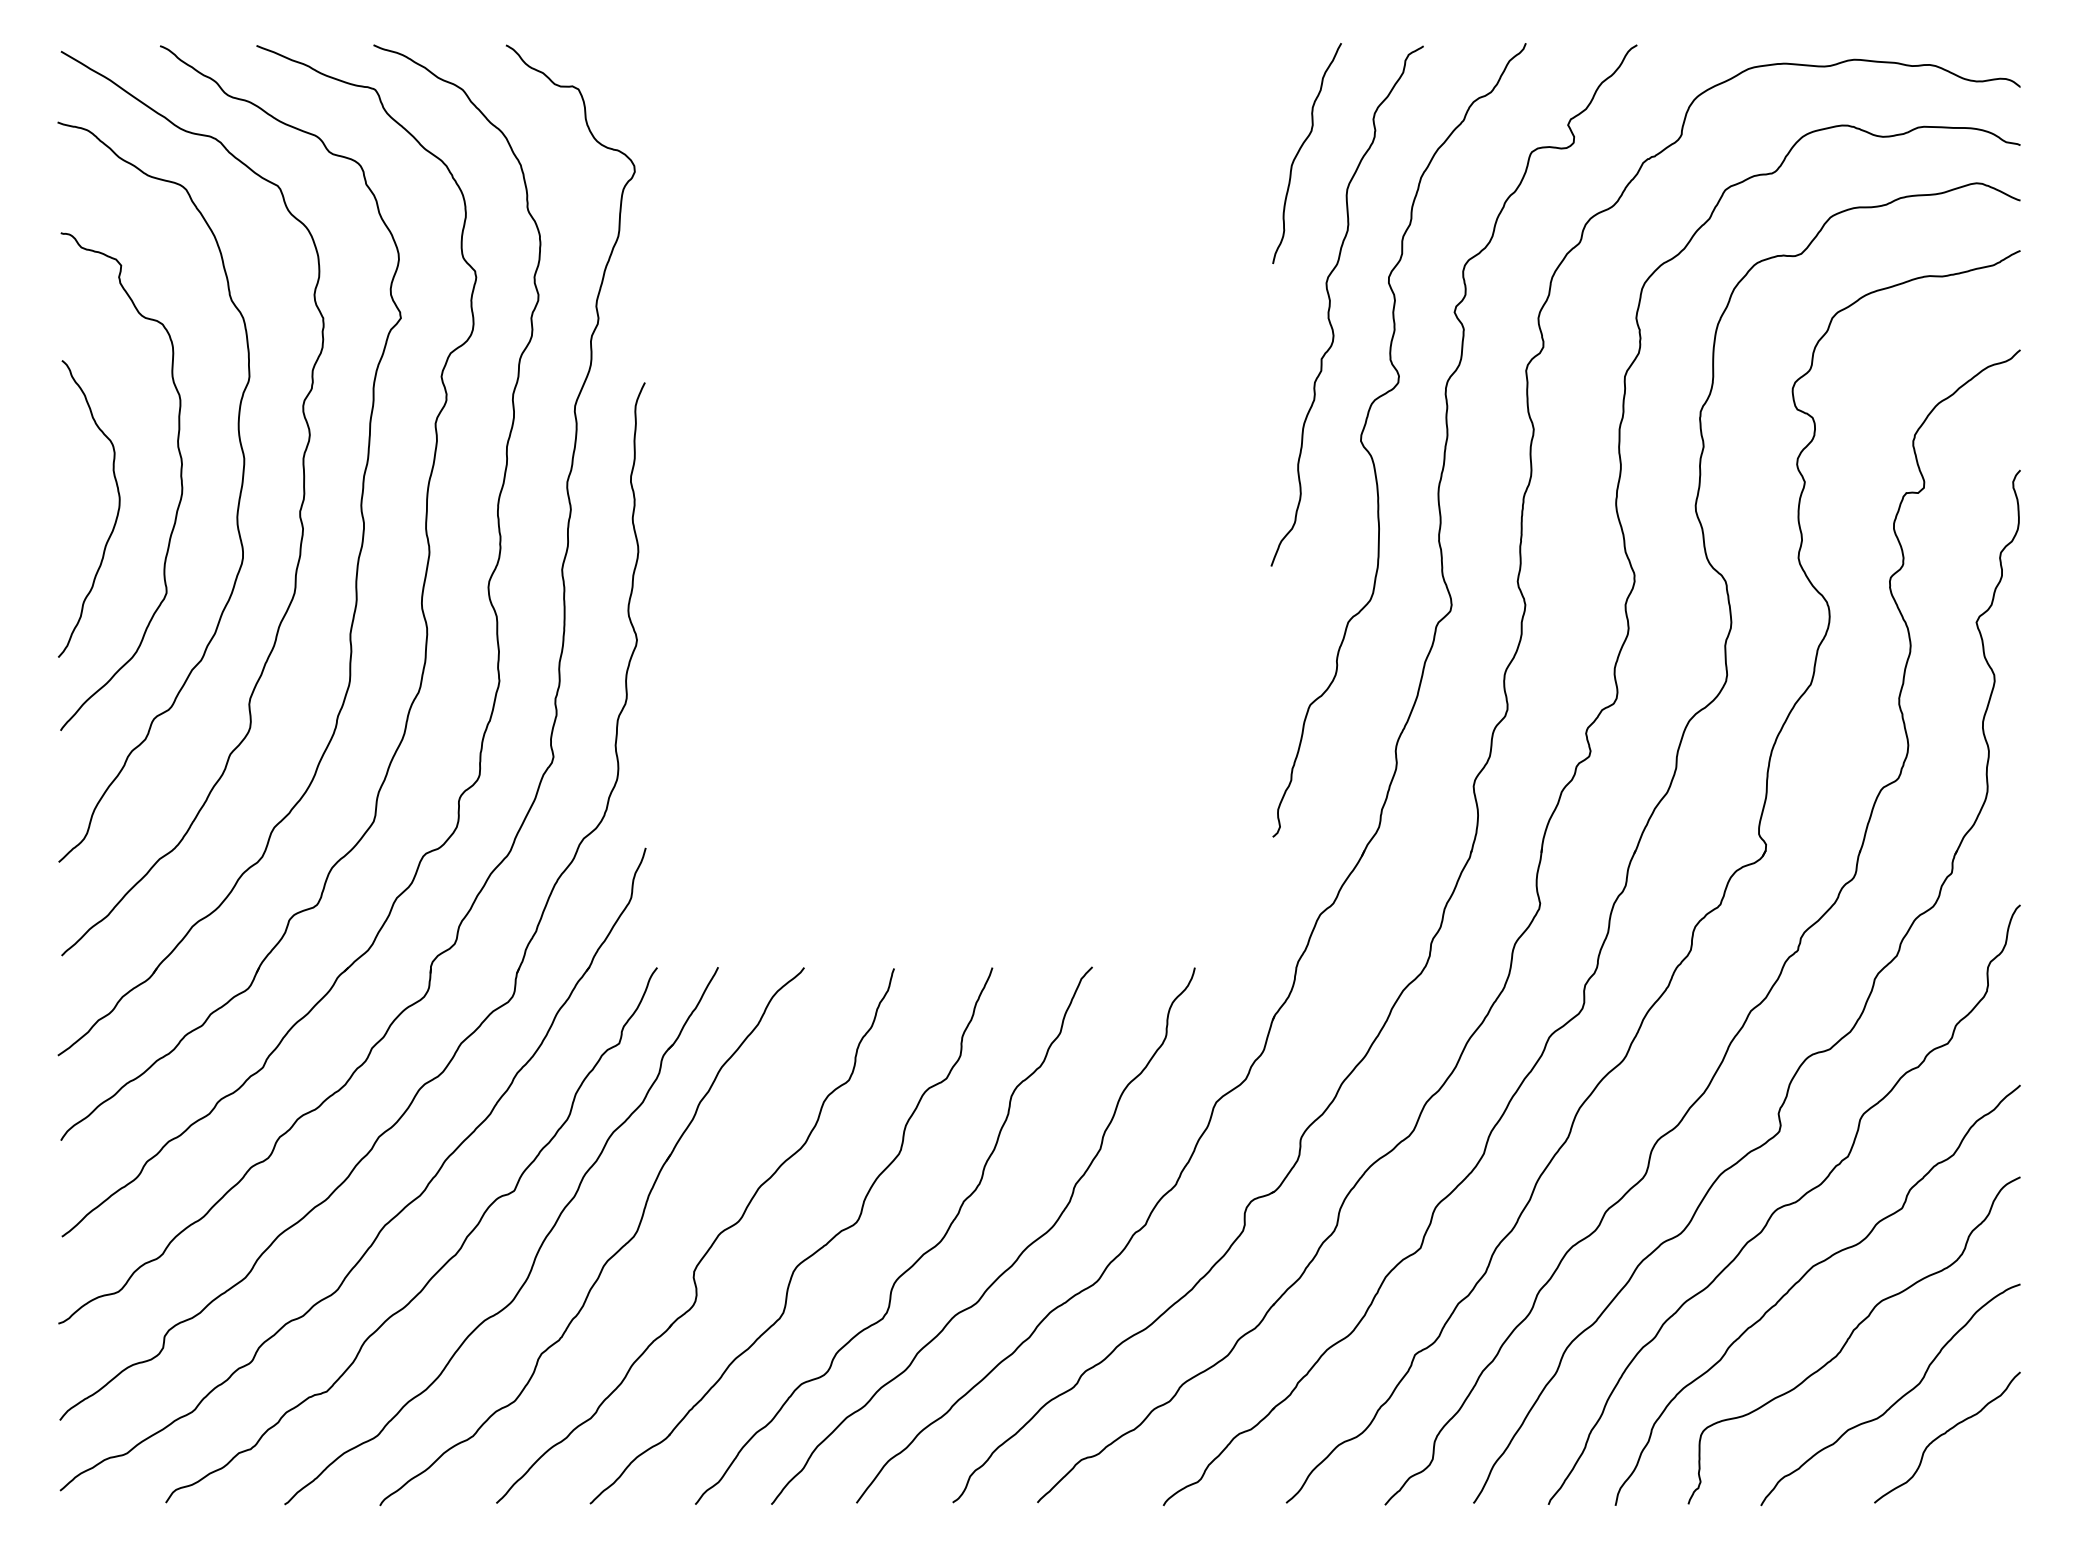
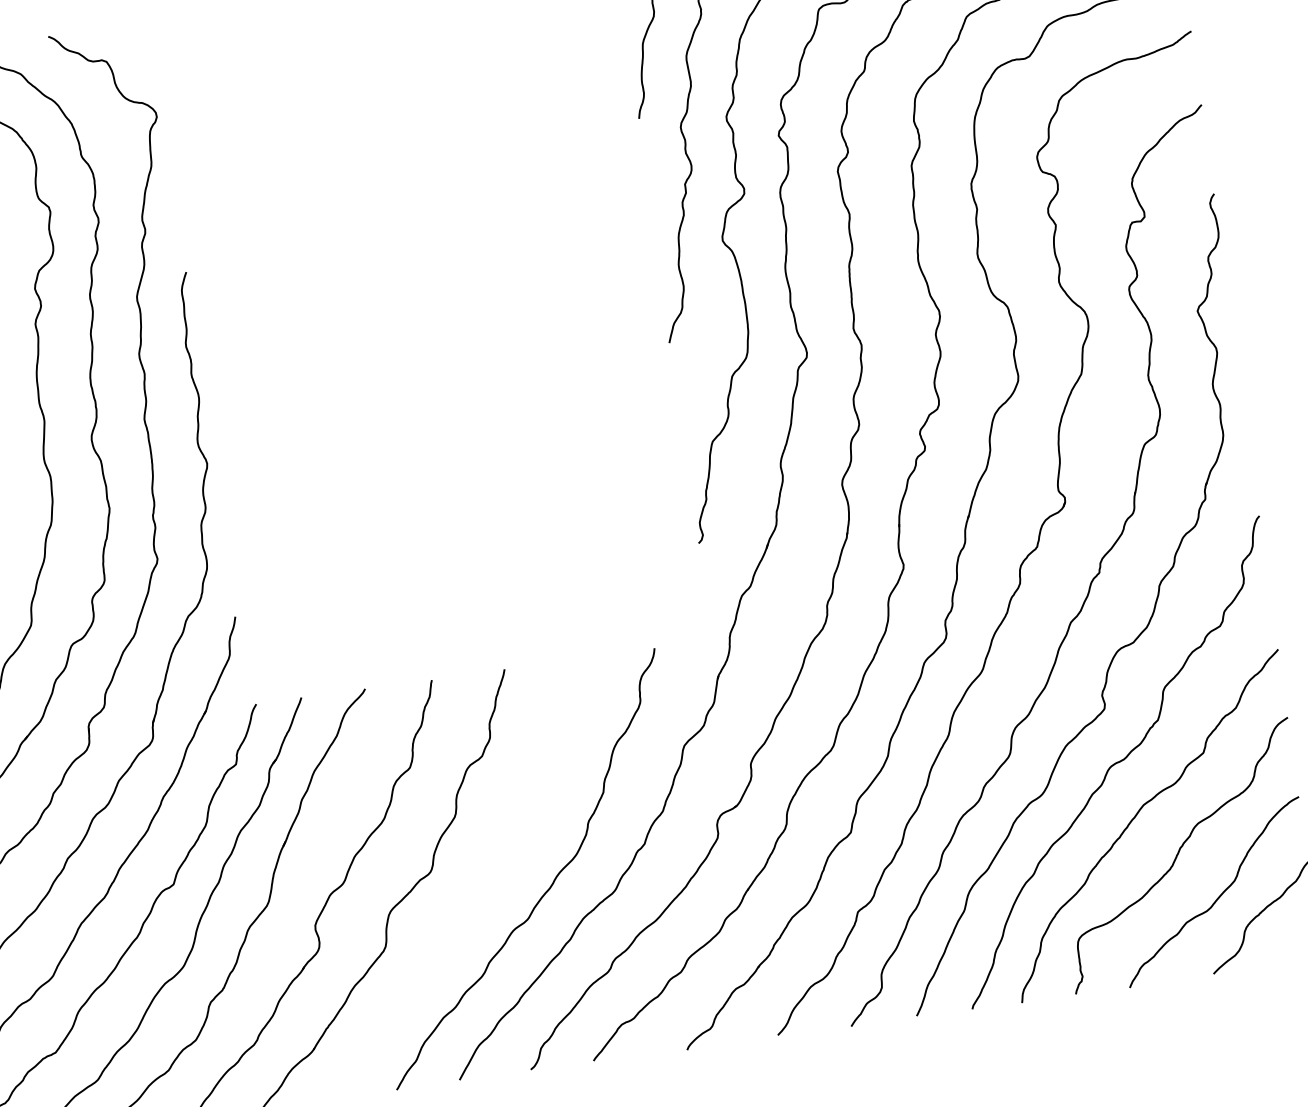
curve: (917, 1259) -> (479, 893), removed

